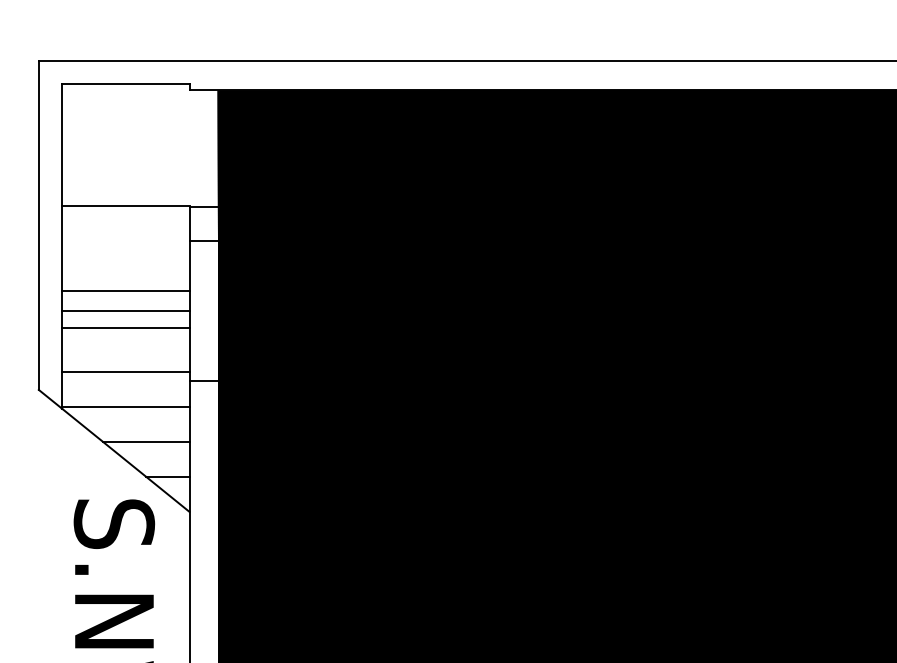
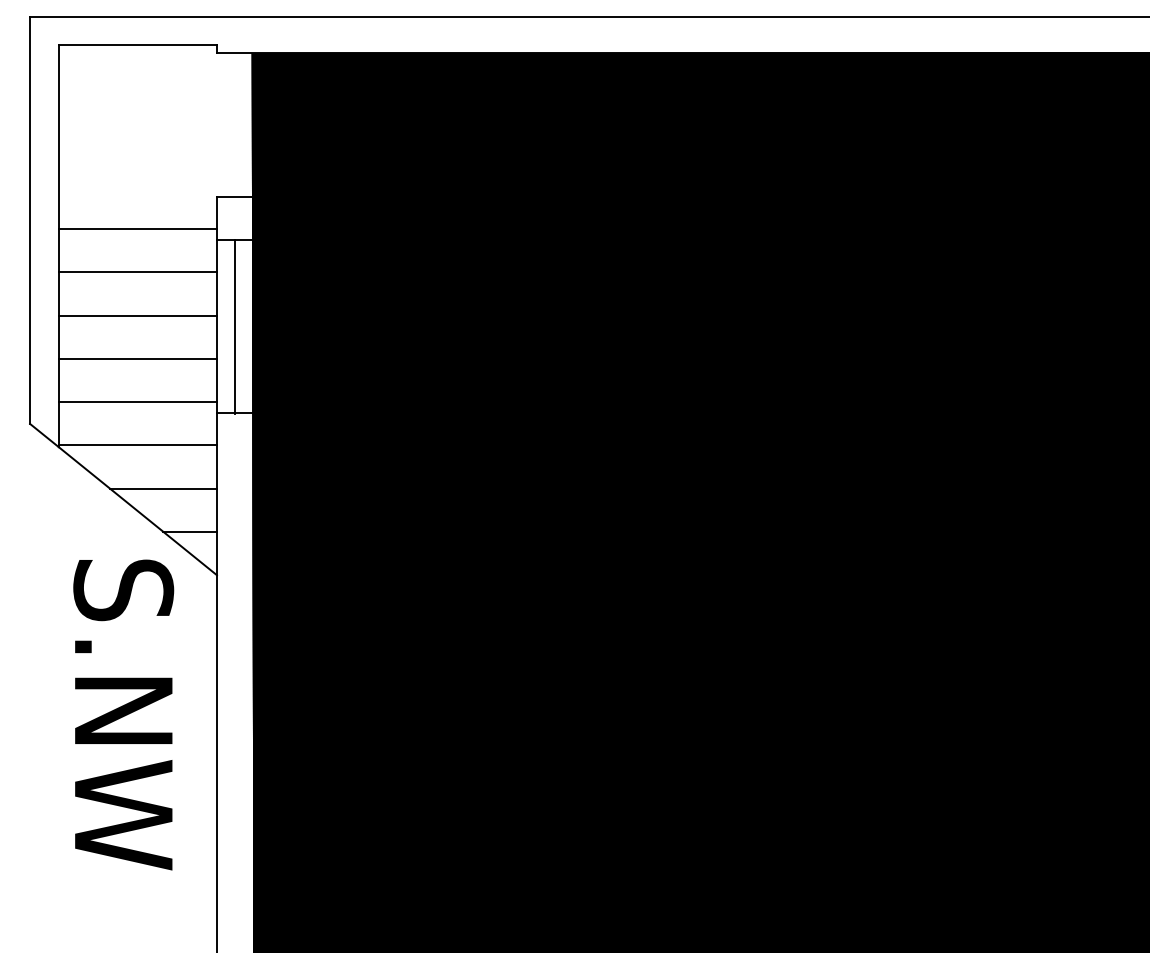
line: (125, 206) -> (137, 229), moved
line: (125, 291) -> (137, 272), moved
line: (125, 310) -> (137, 358), moved
line: (204, 311) -> (235, 326), added
line: (125, 327) -> (137, 315), moved

